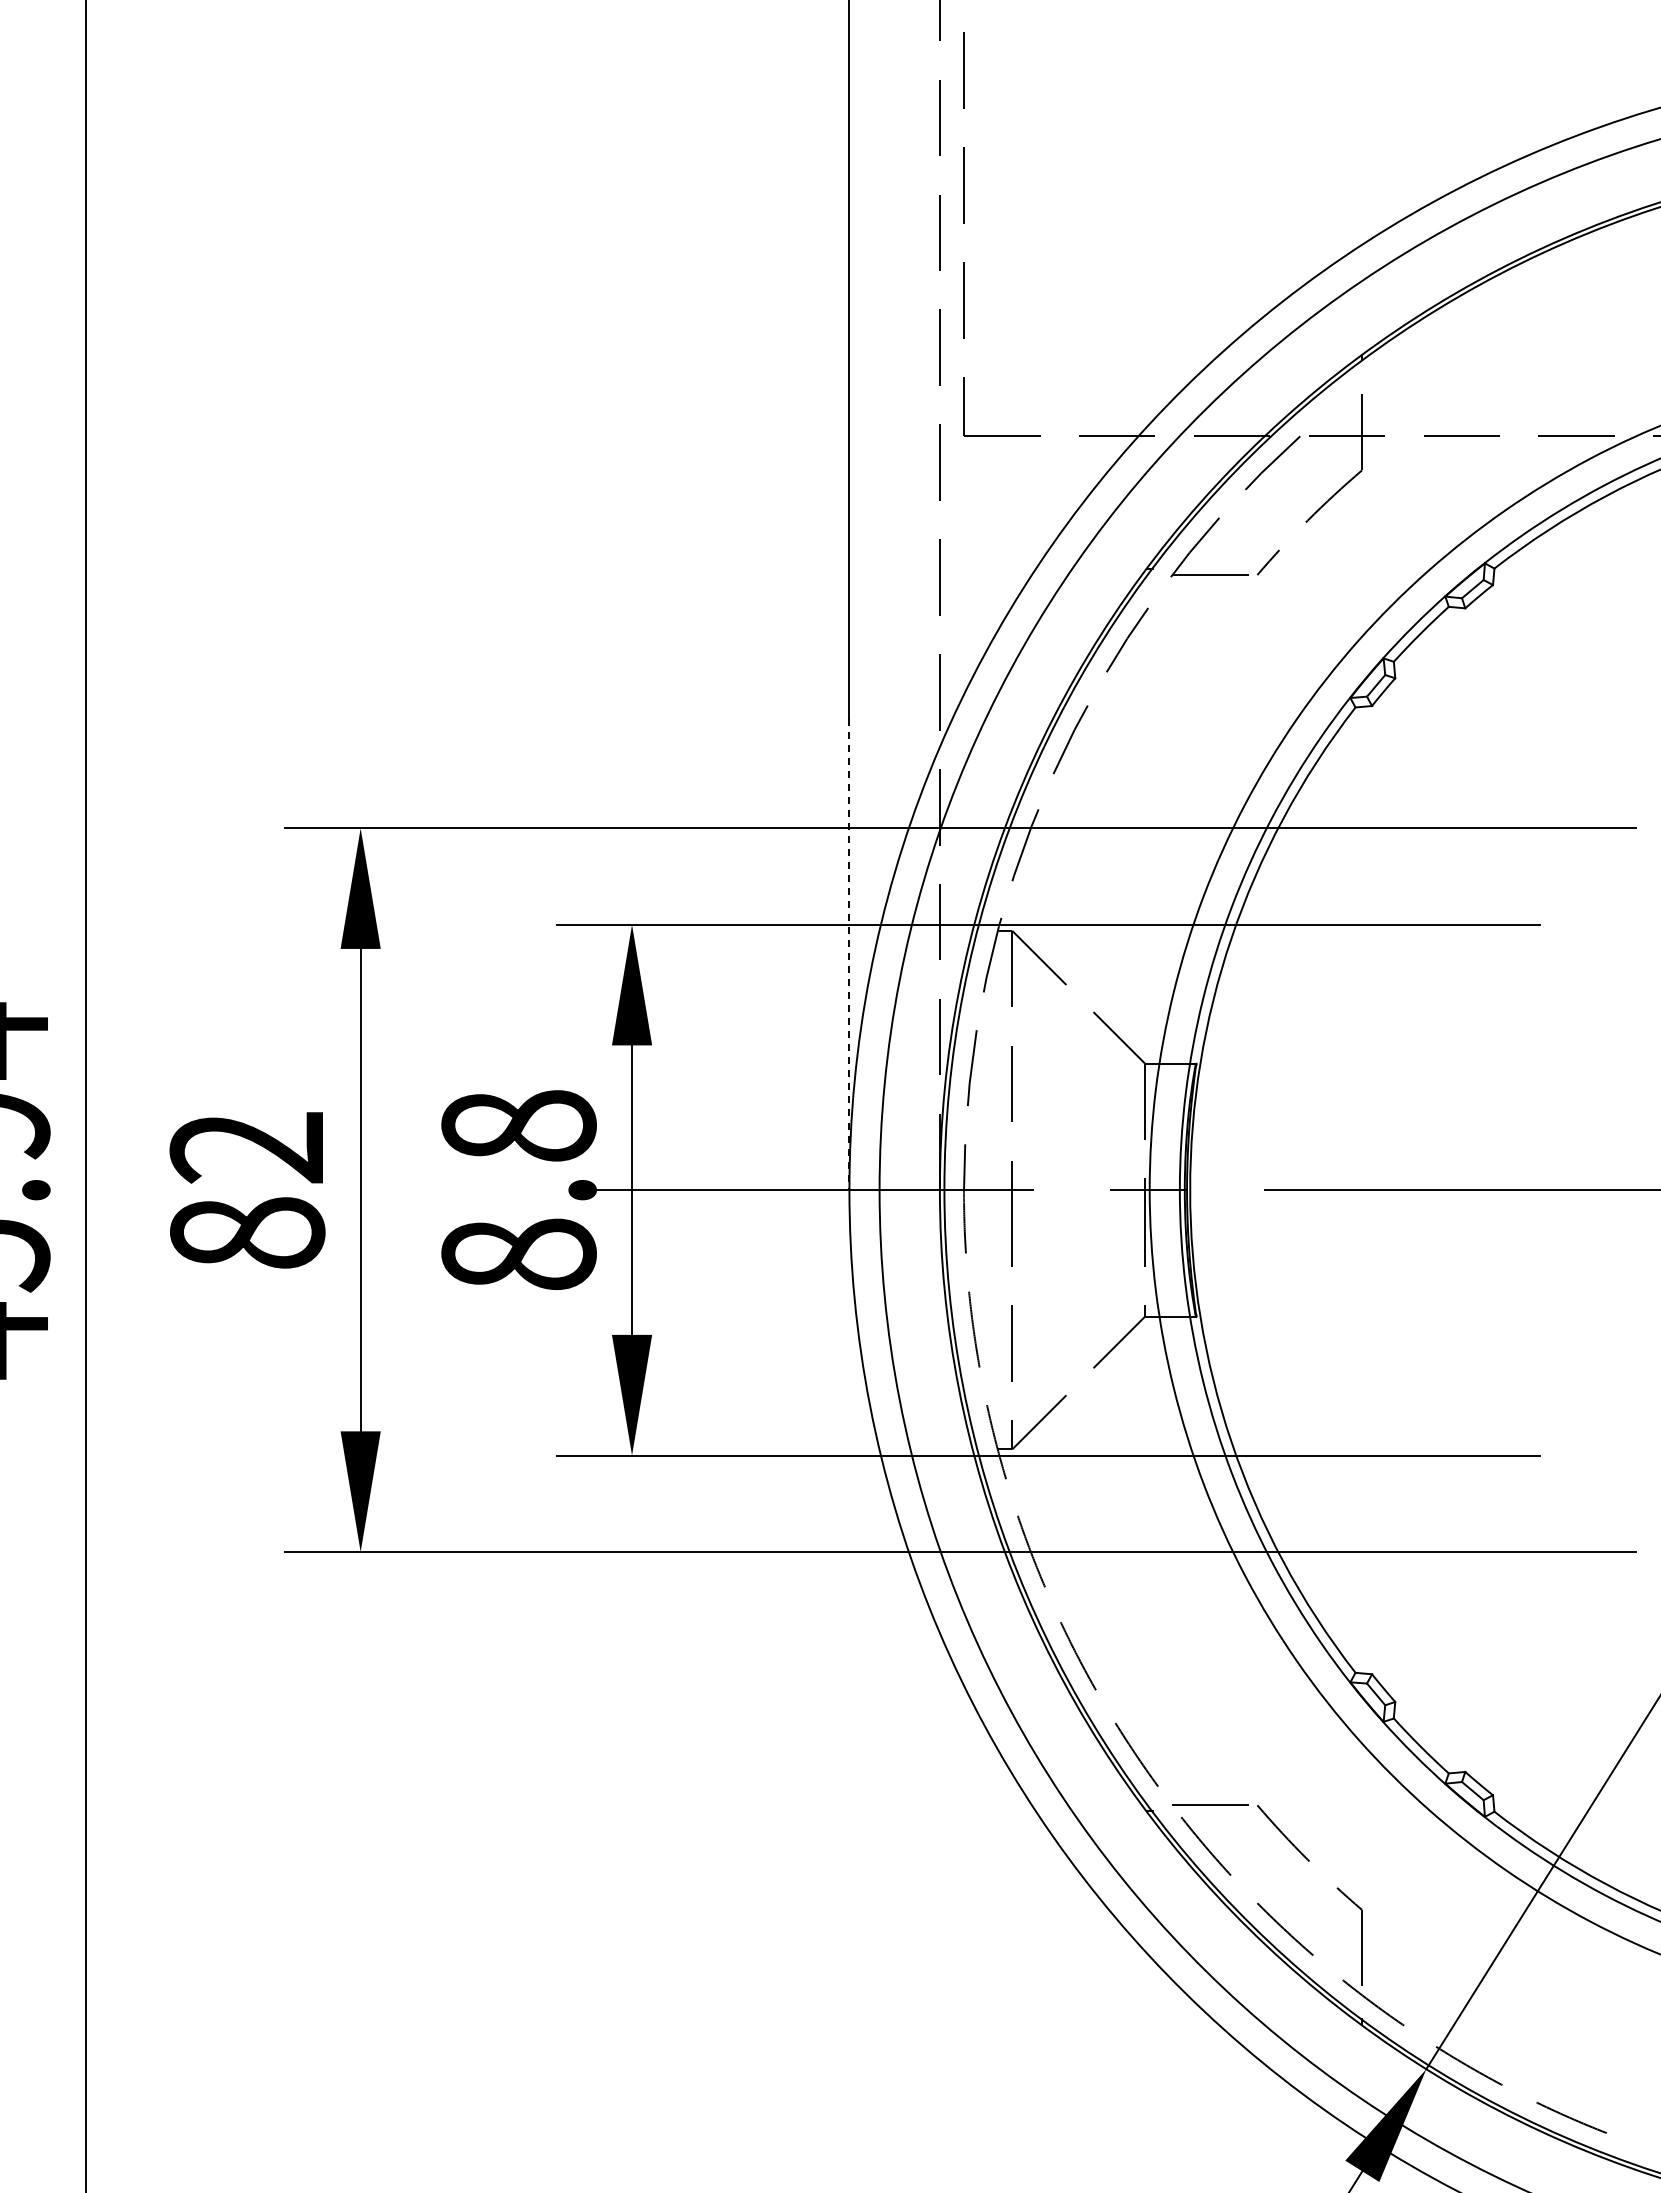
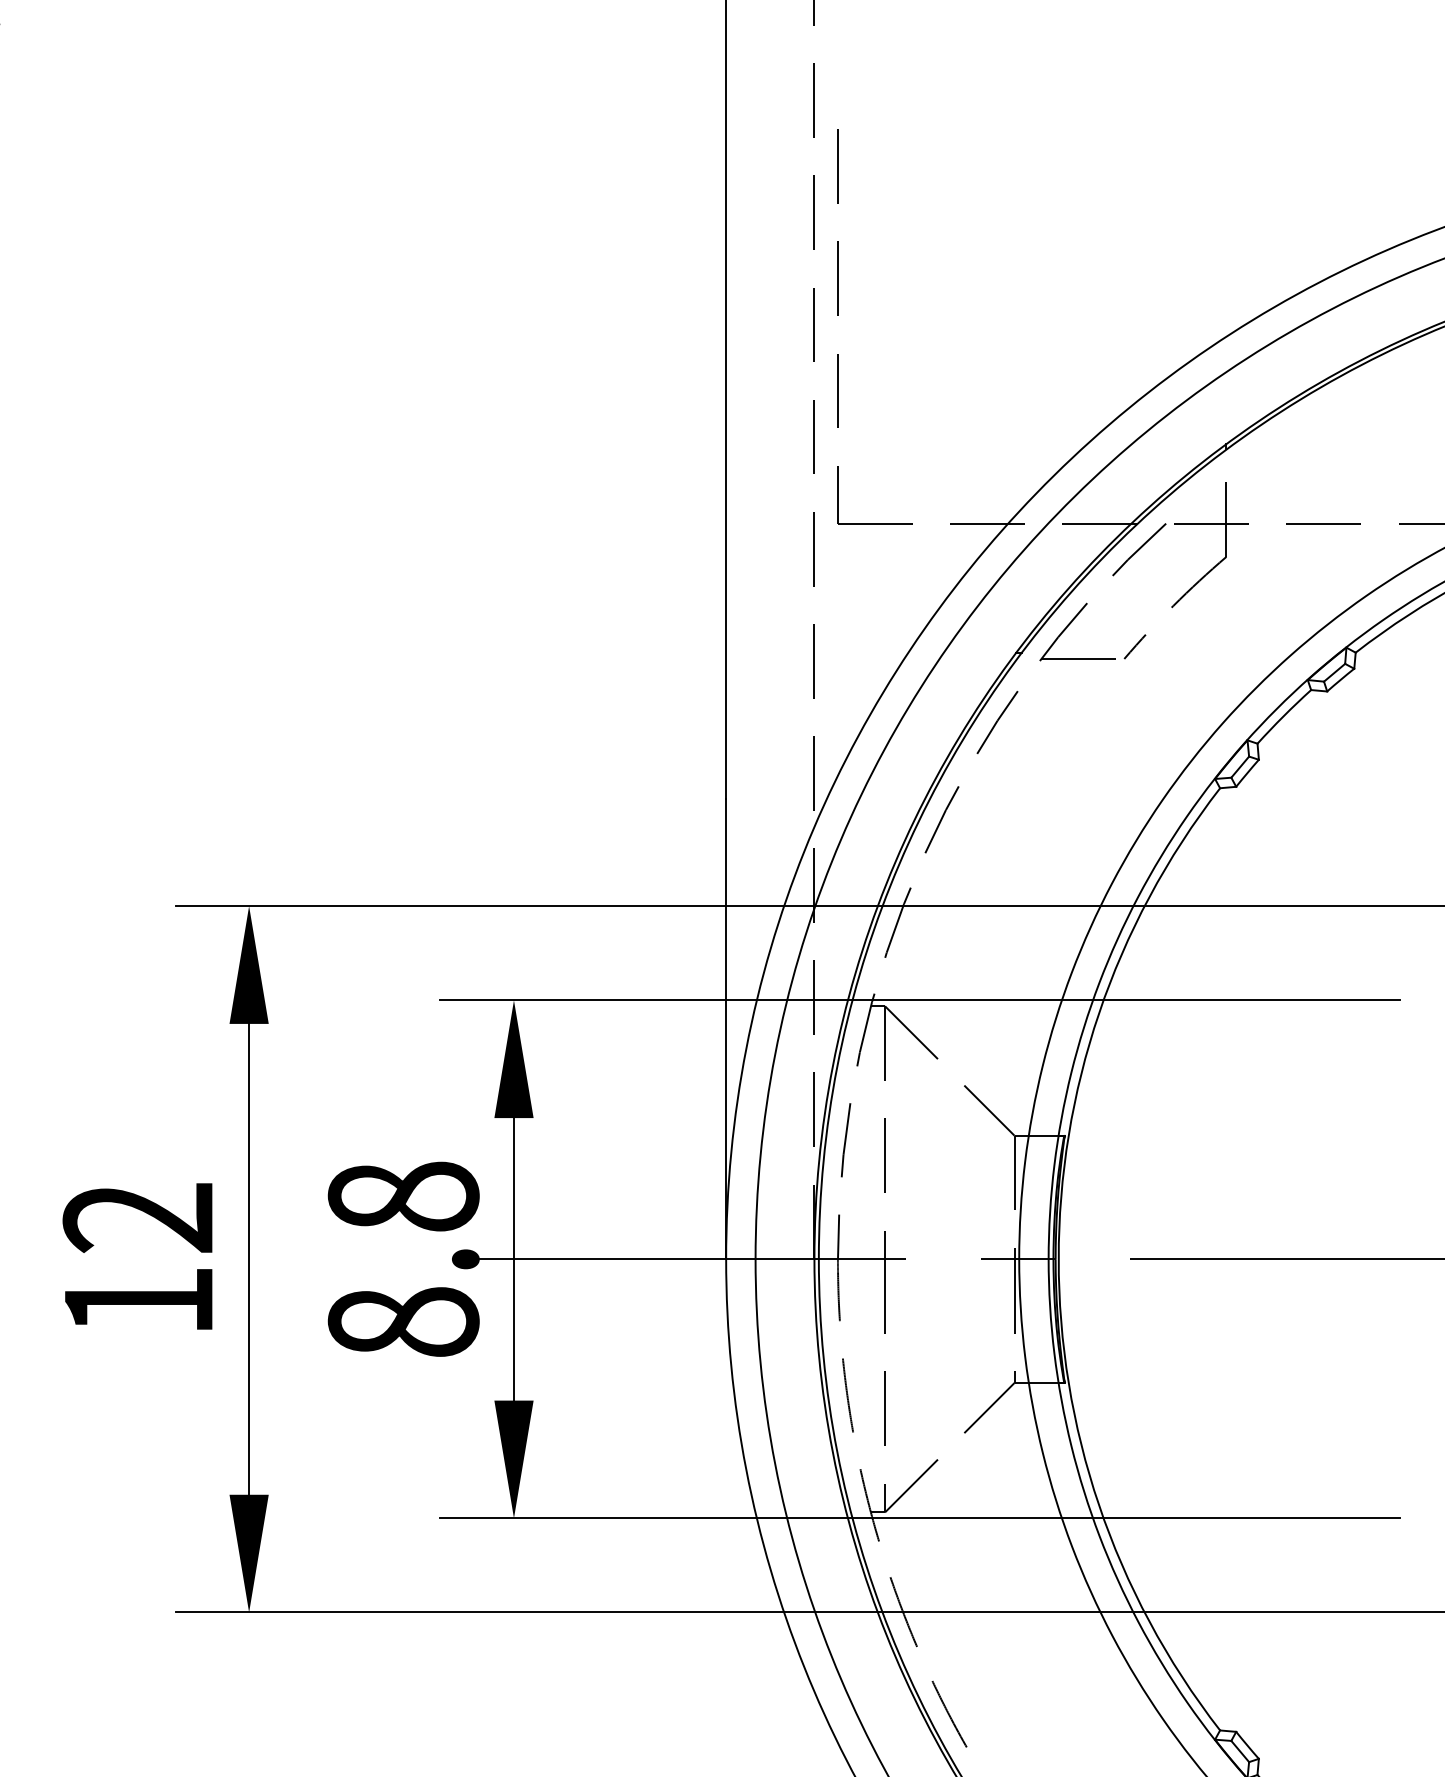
line: (849, 954) -> (726, 1029), dashed -> solid
text: (247, 1232) -> (138, 1300), 82 -> 12

